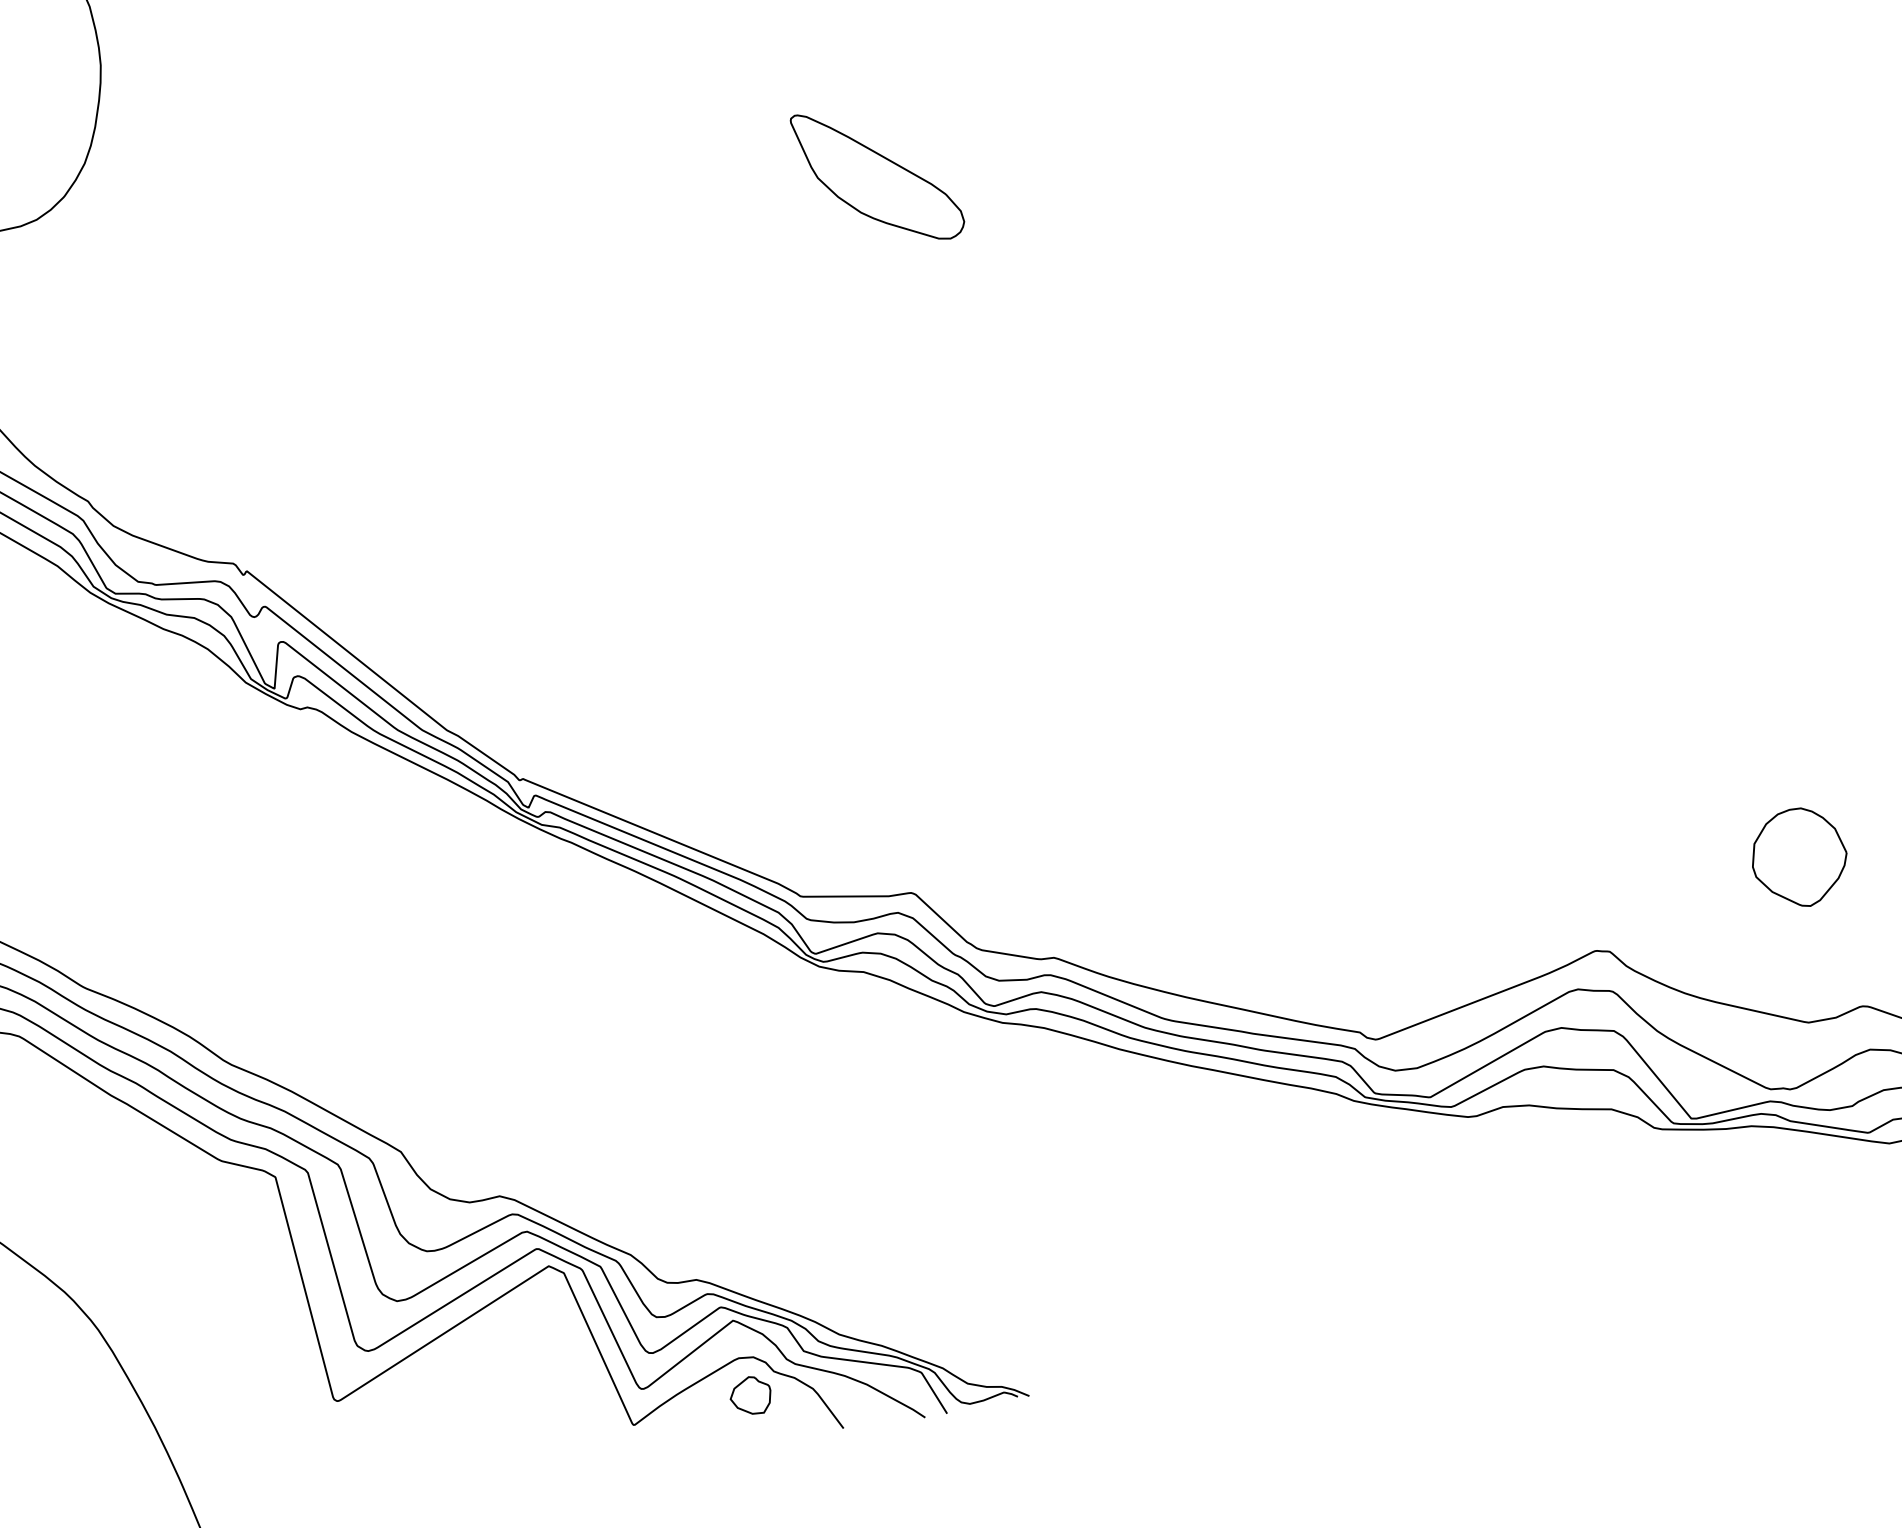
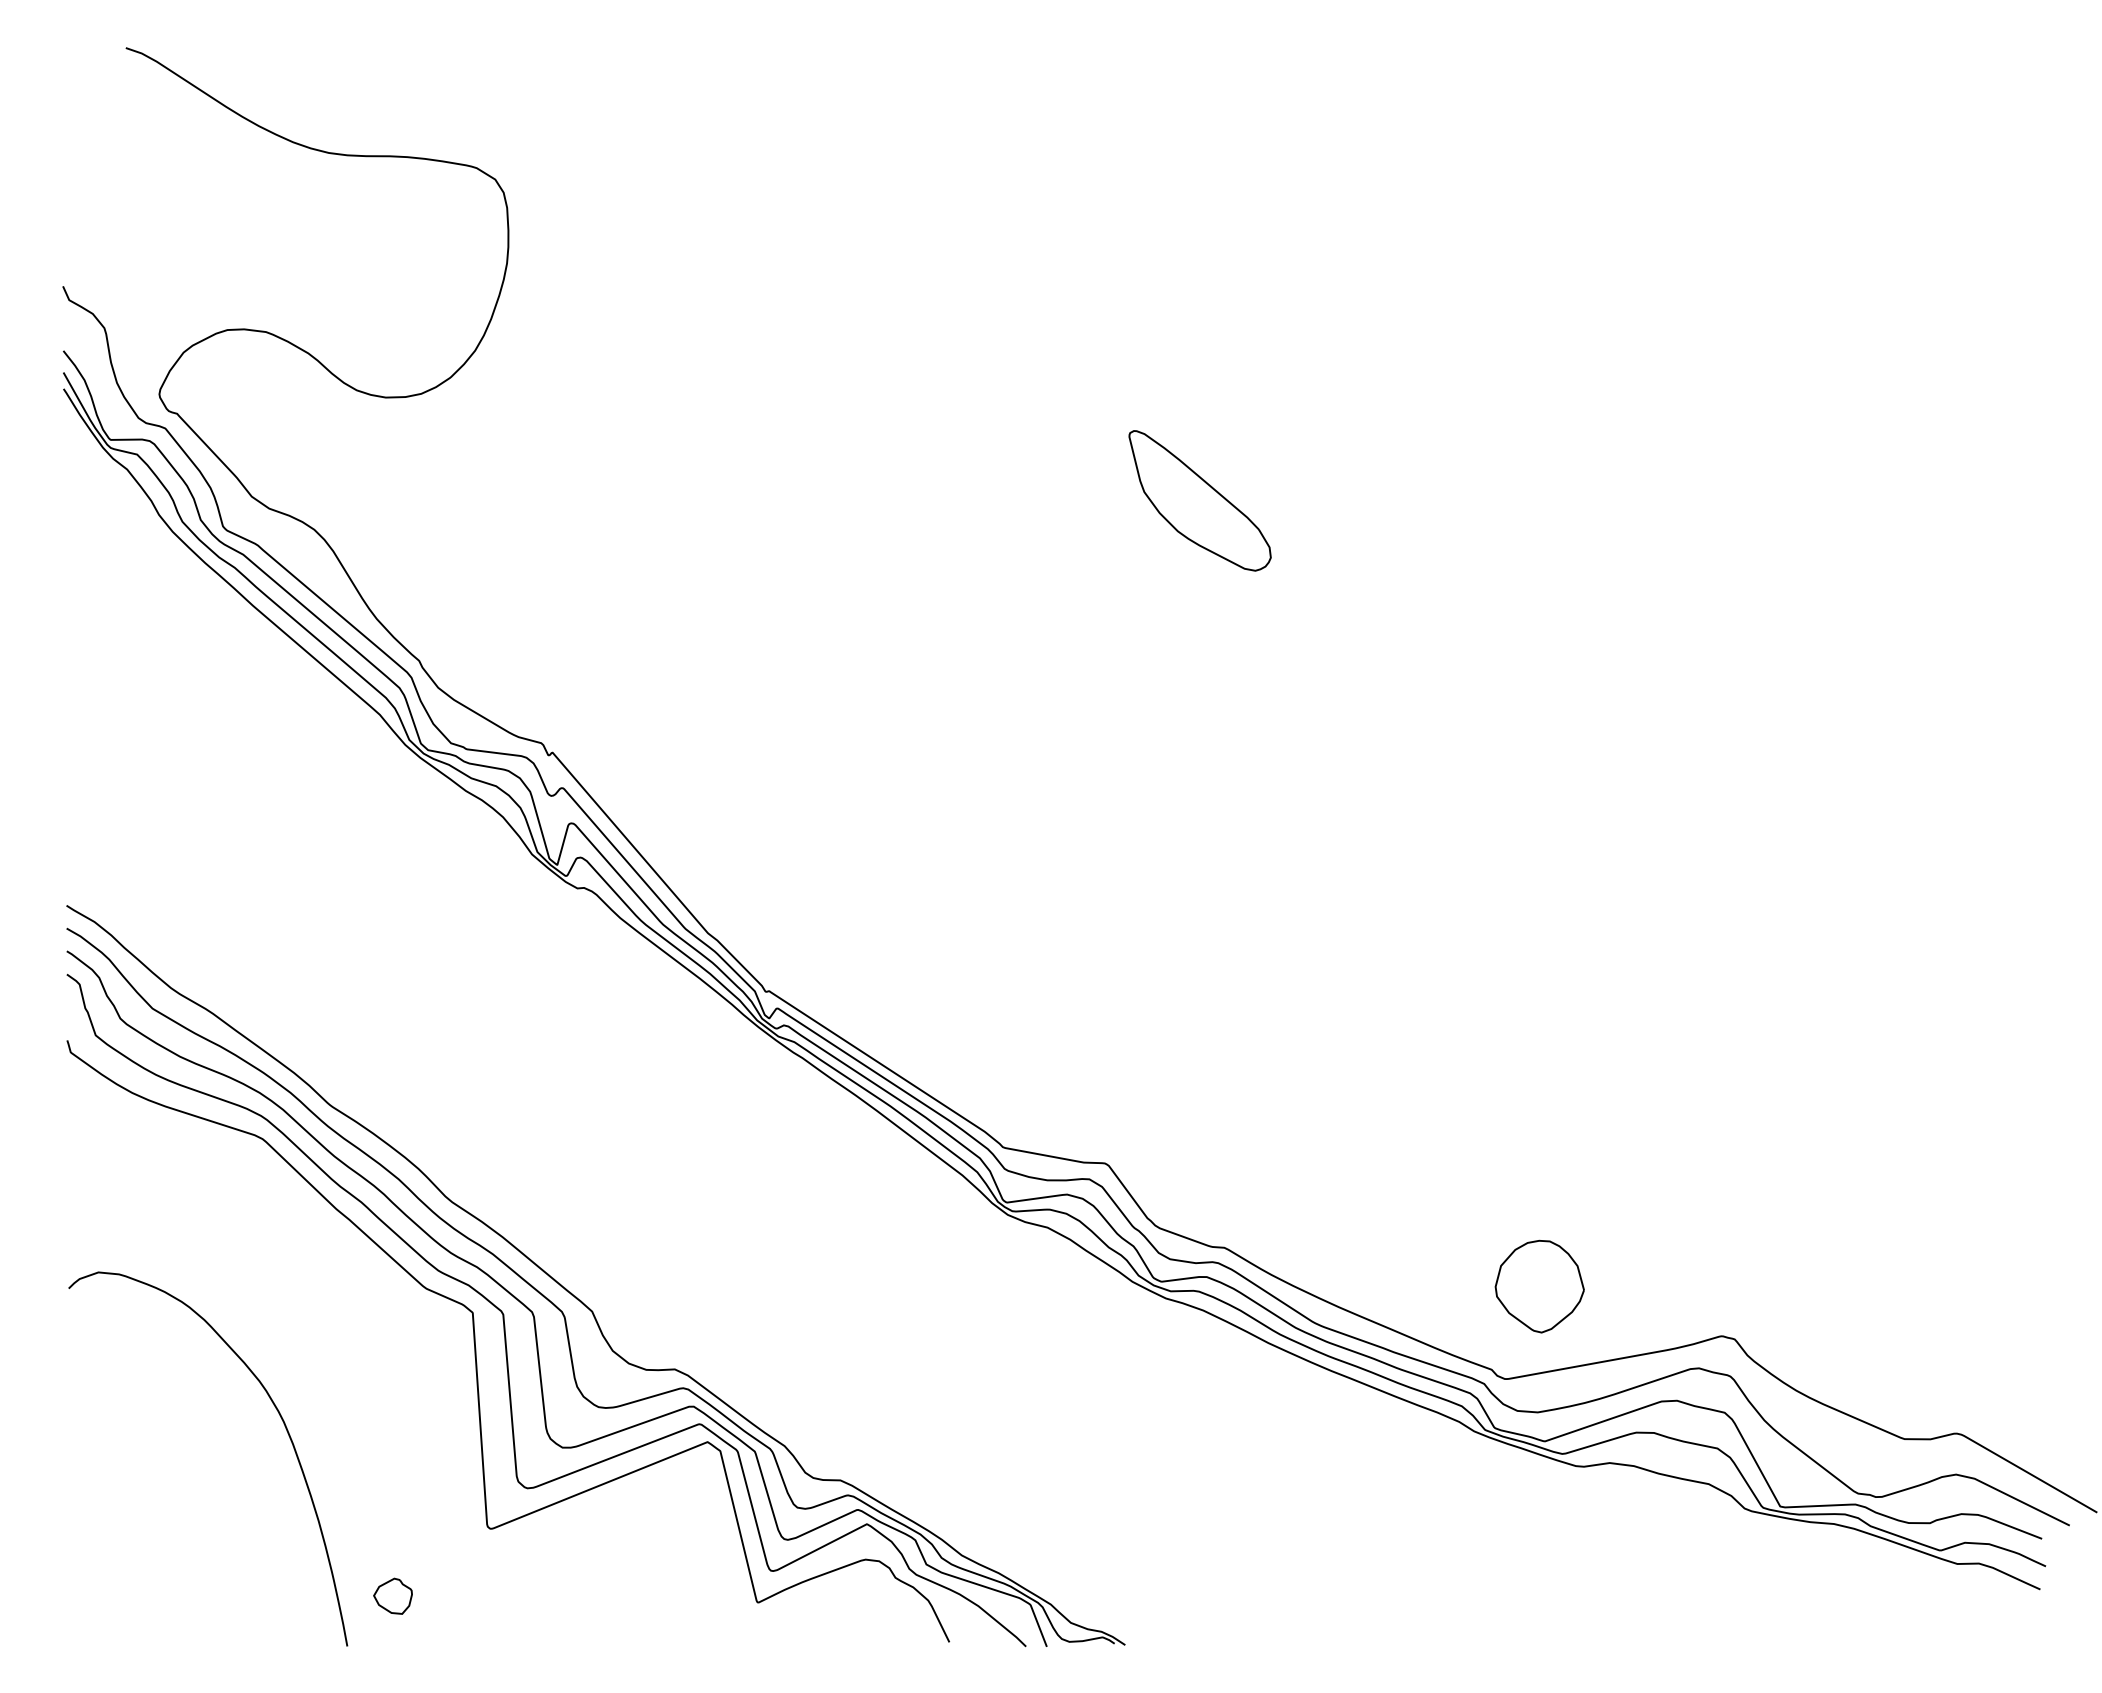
part: (1799, 857) -> (1539, 1286), moved
part: (750, 1395) -> (392, 1595), moved

